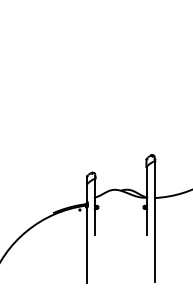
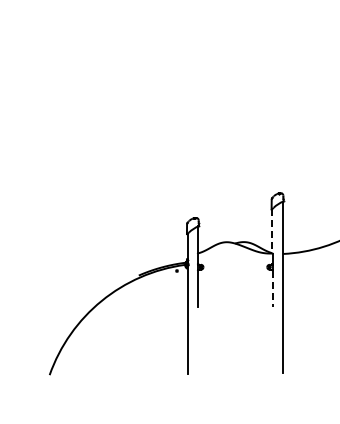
line: (147, 182) -> (272, 231), solid -> dashed
line: (147, 223) -> (272, 289), solid -> dashed

